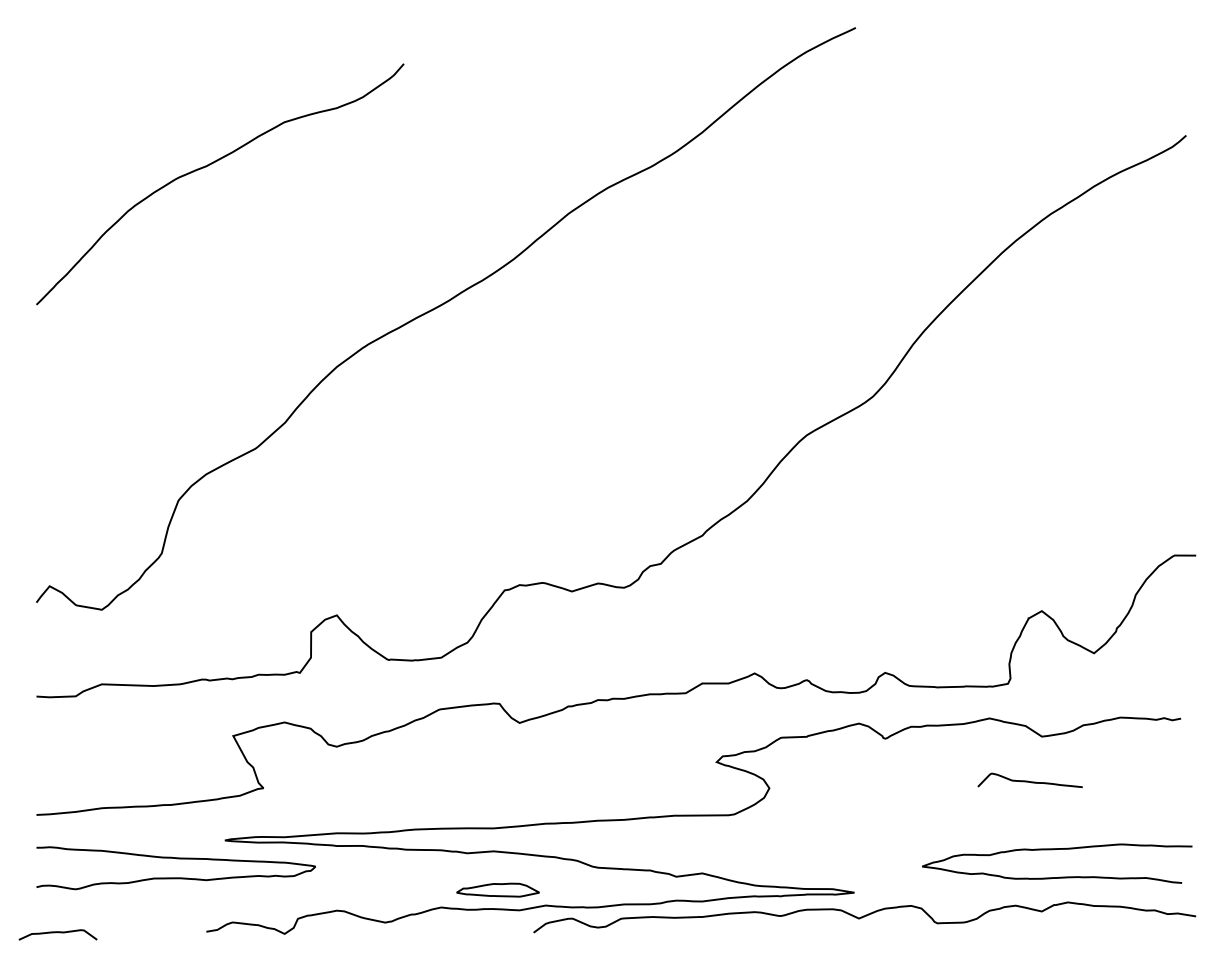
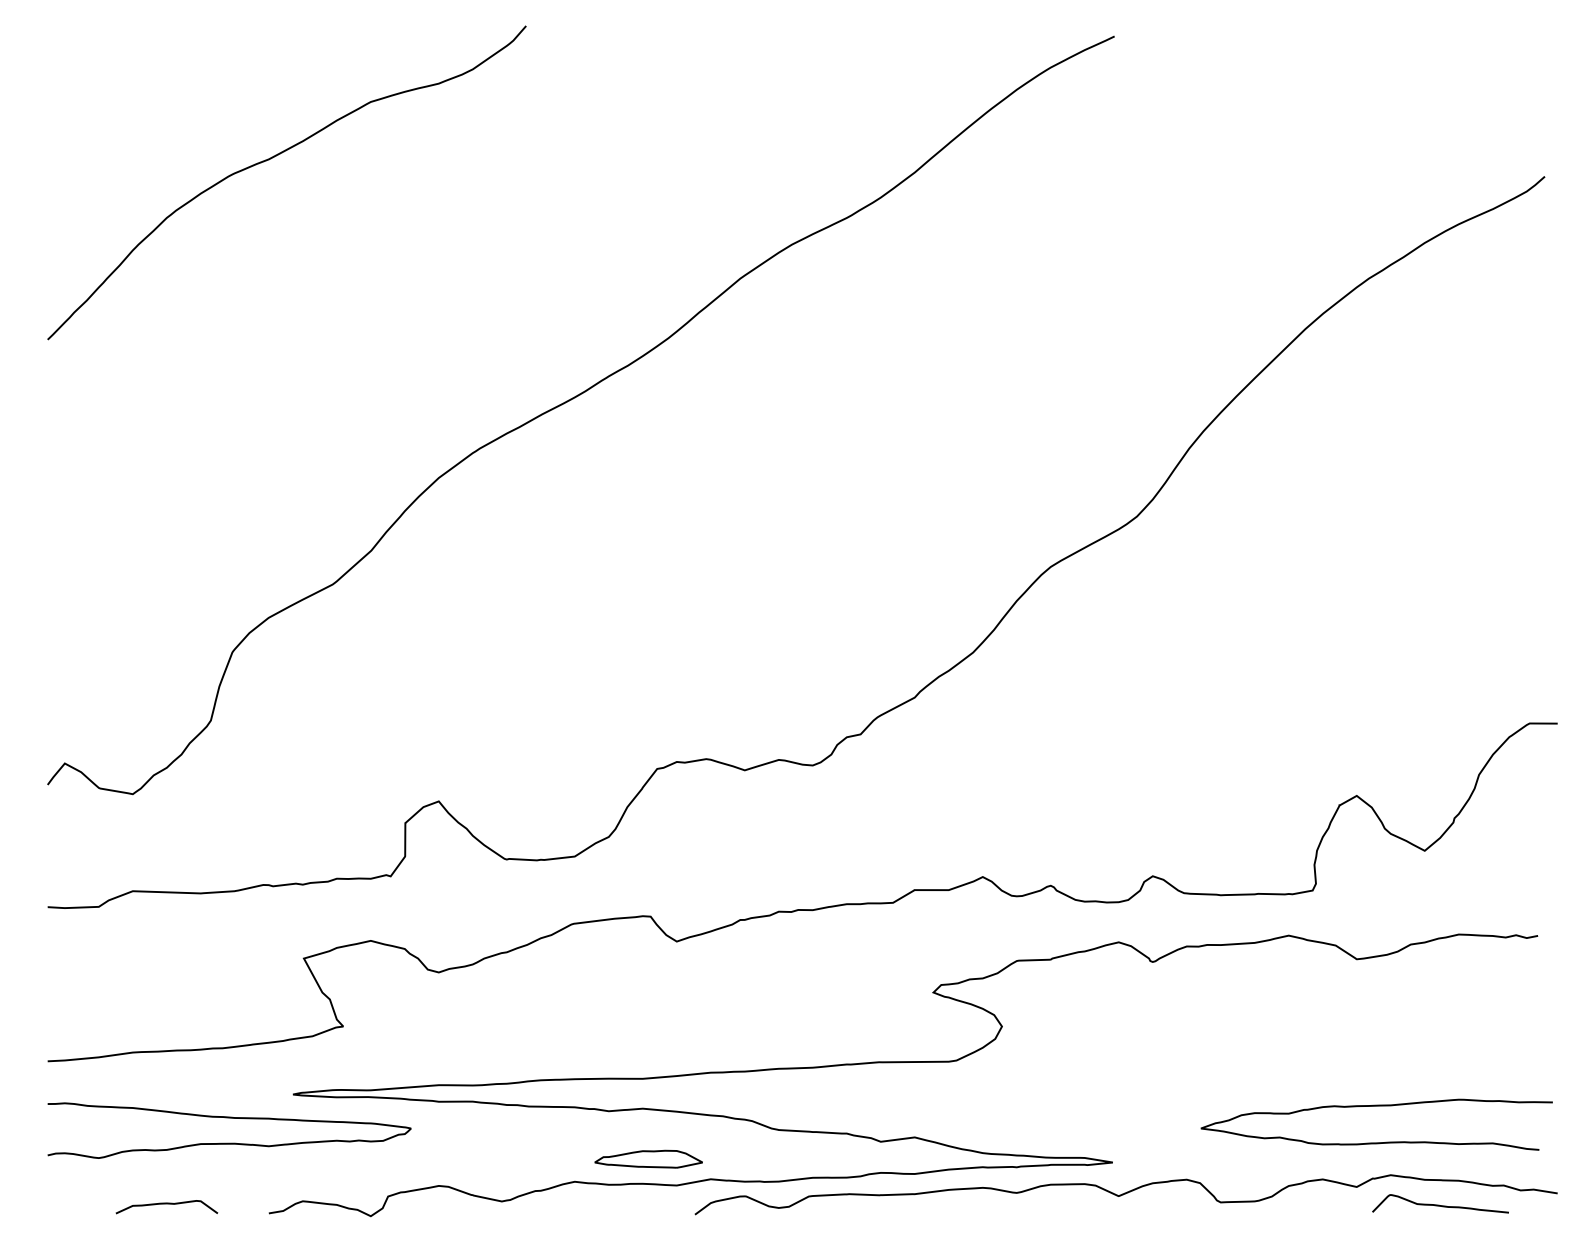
curve: (210, 165) -> (274, 158), moved
curve: (1028, 780) -> (1438, 1203), moved
curve: (56, 933) -> (164, 1205), moved

